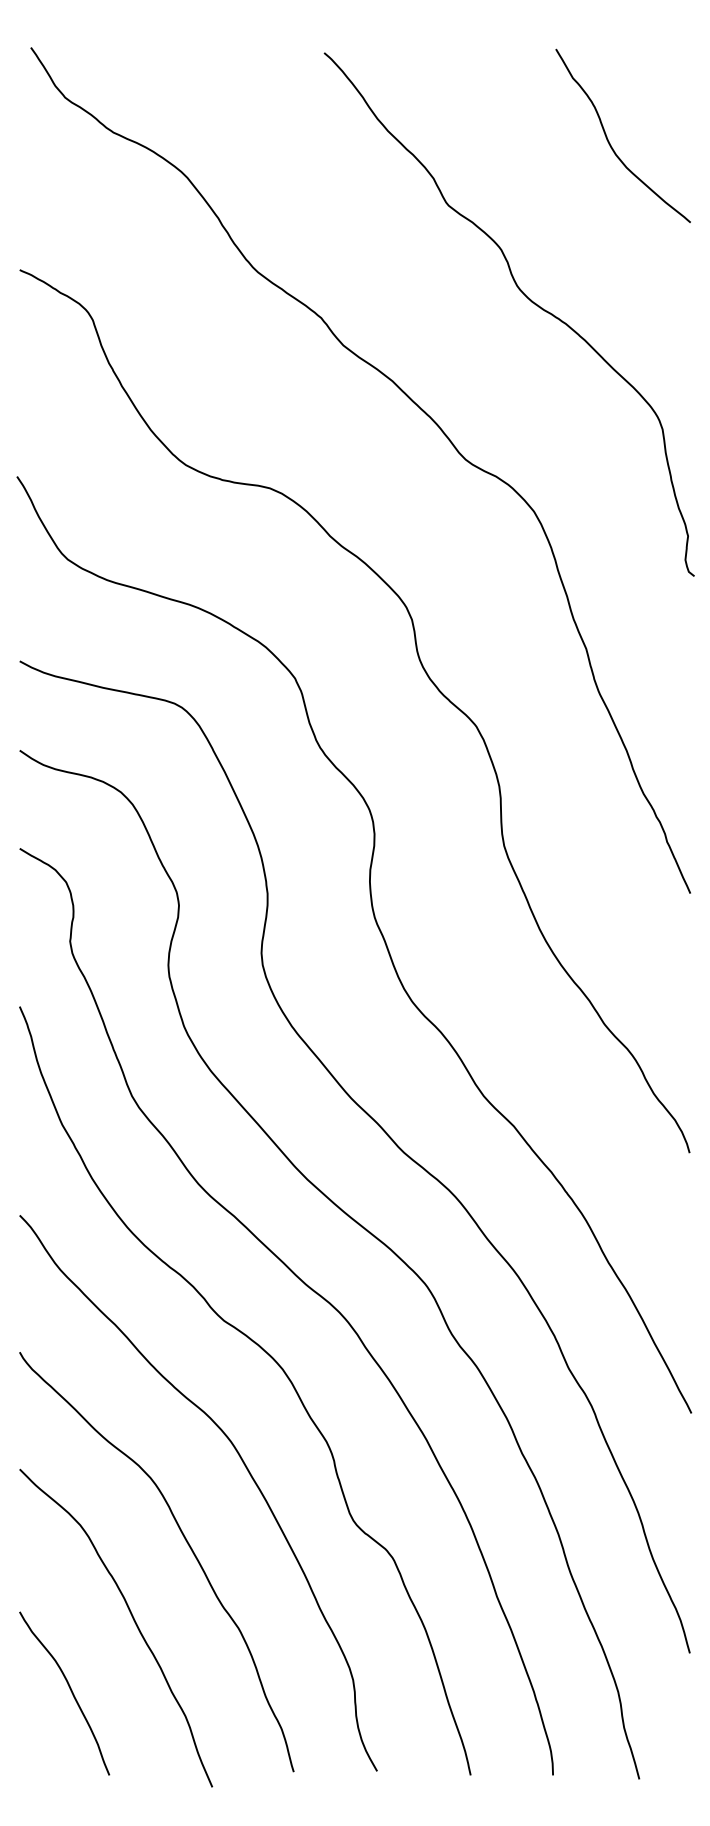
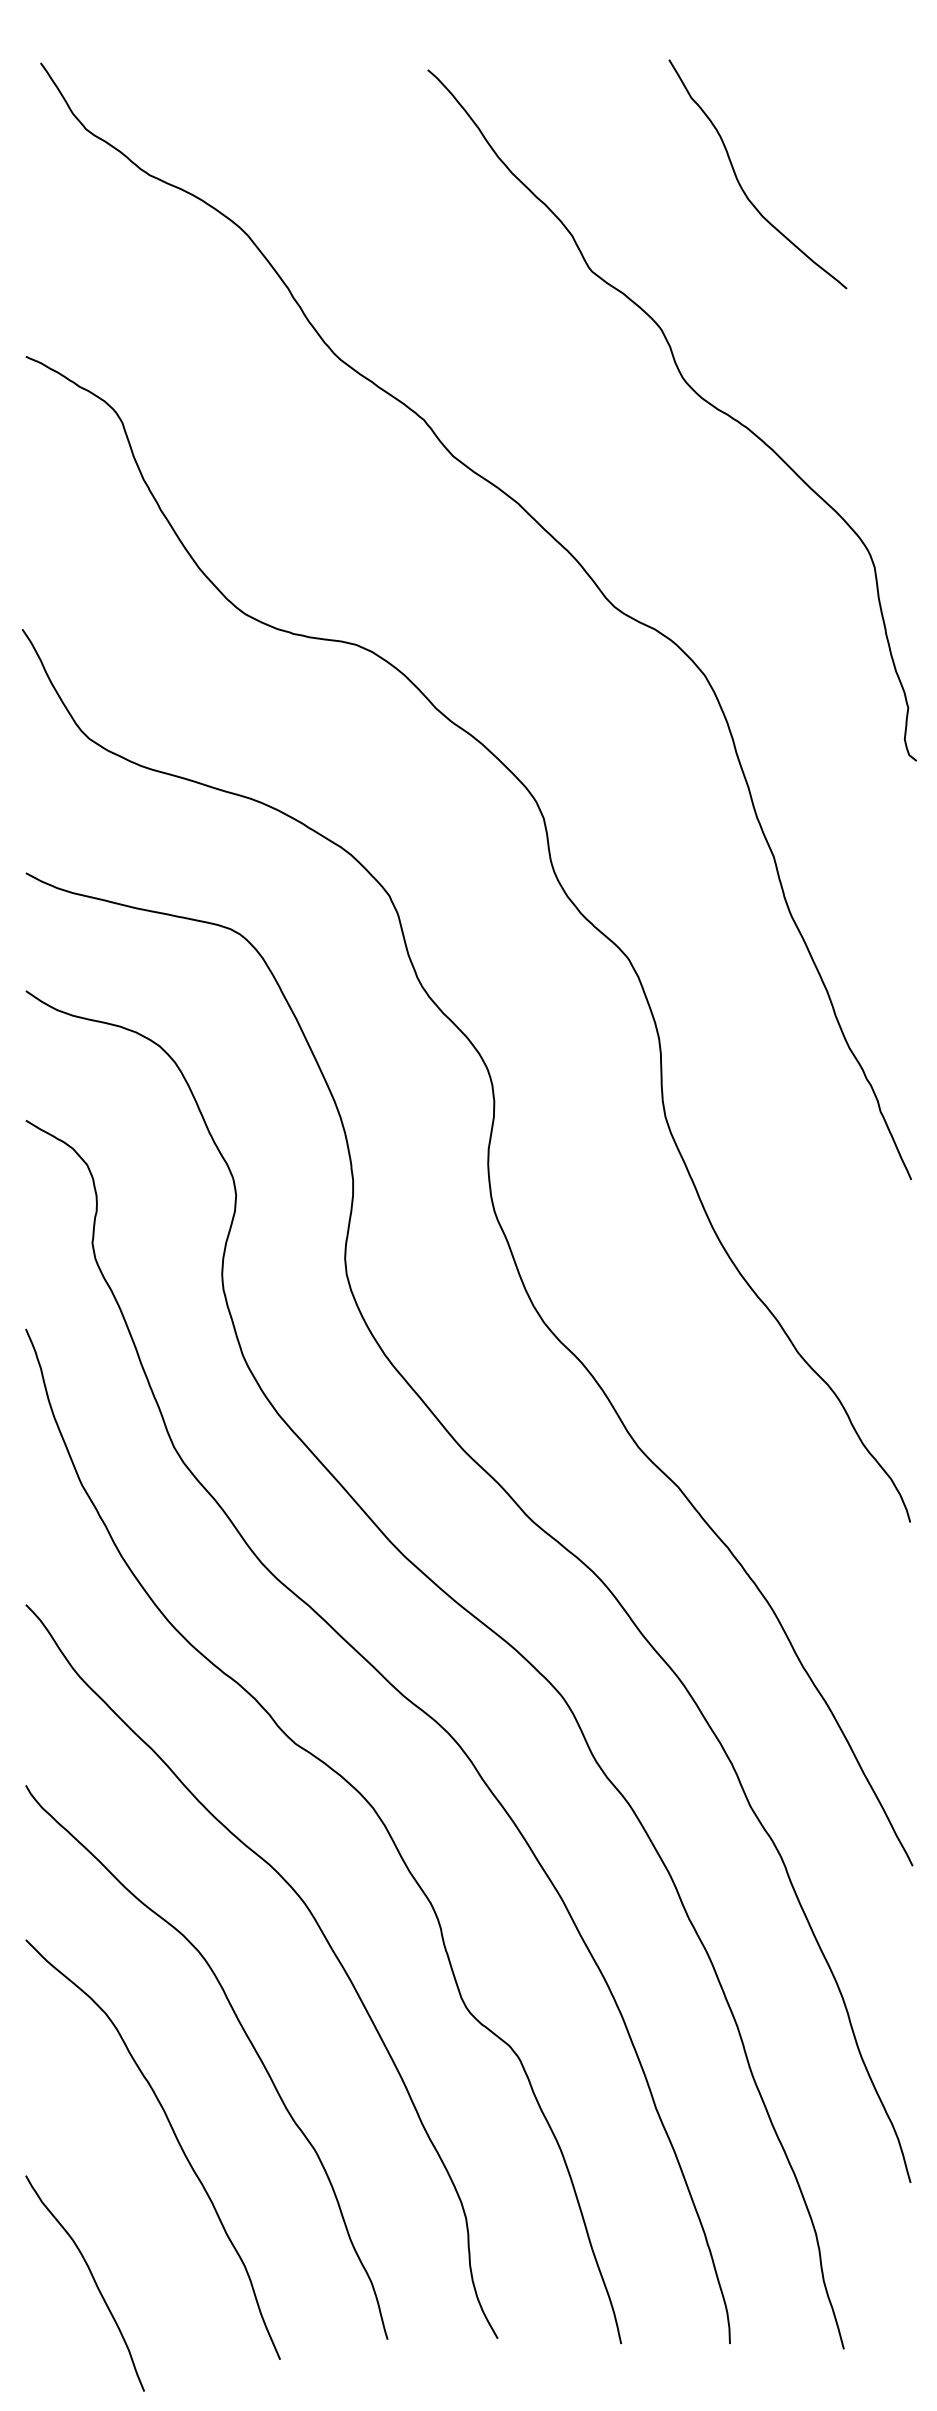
curve: (609, 141) -> (739, 181), moved
curve: (70, 1691) -> (92, 2280), moved

